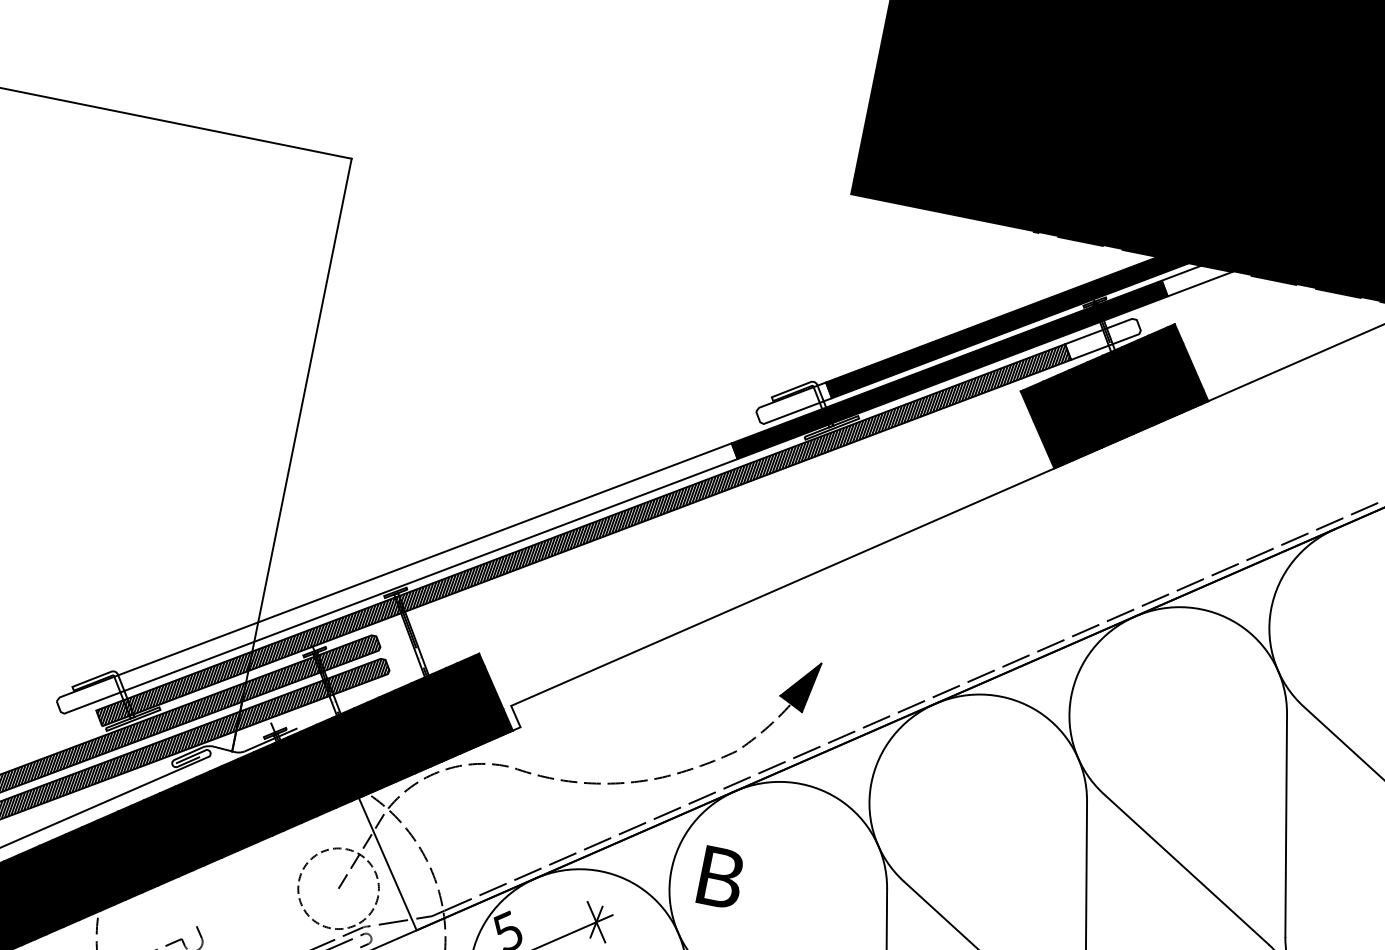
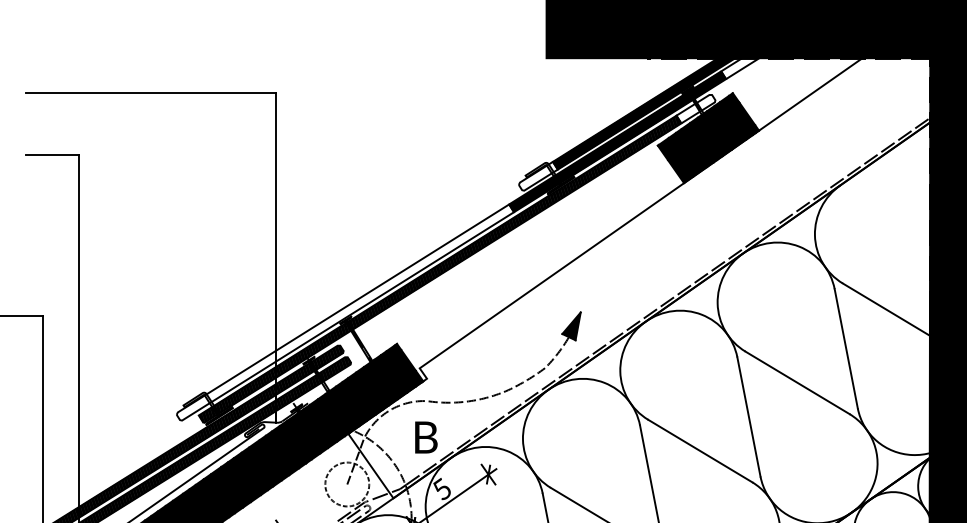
text: (721, 877) -> (426, 437), moved

